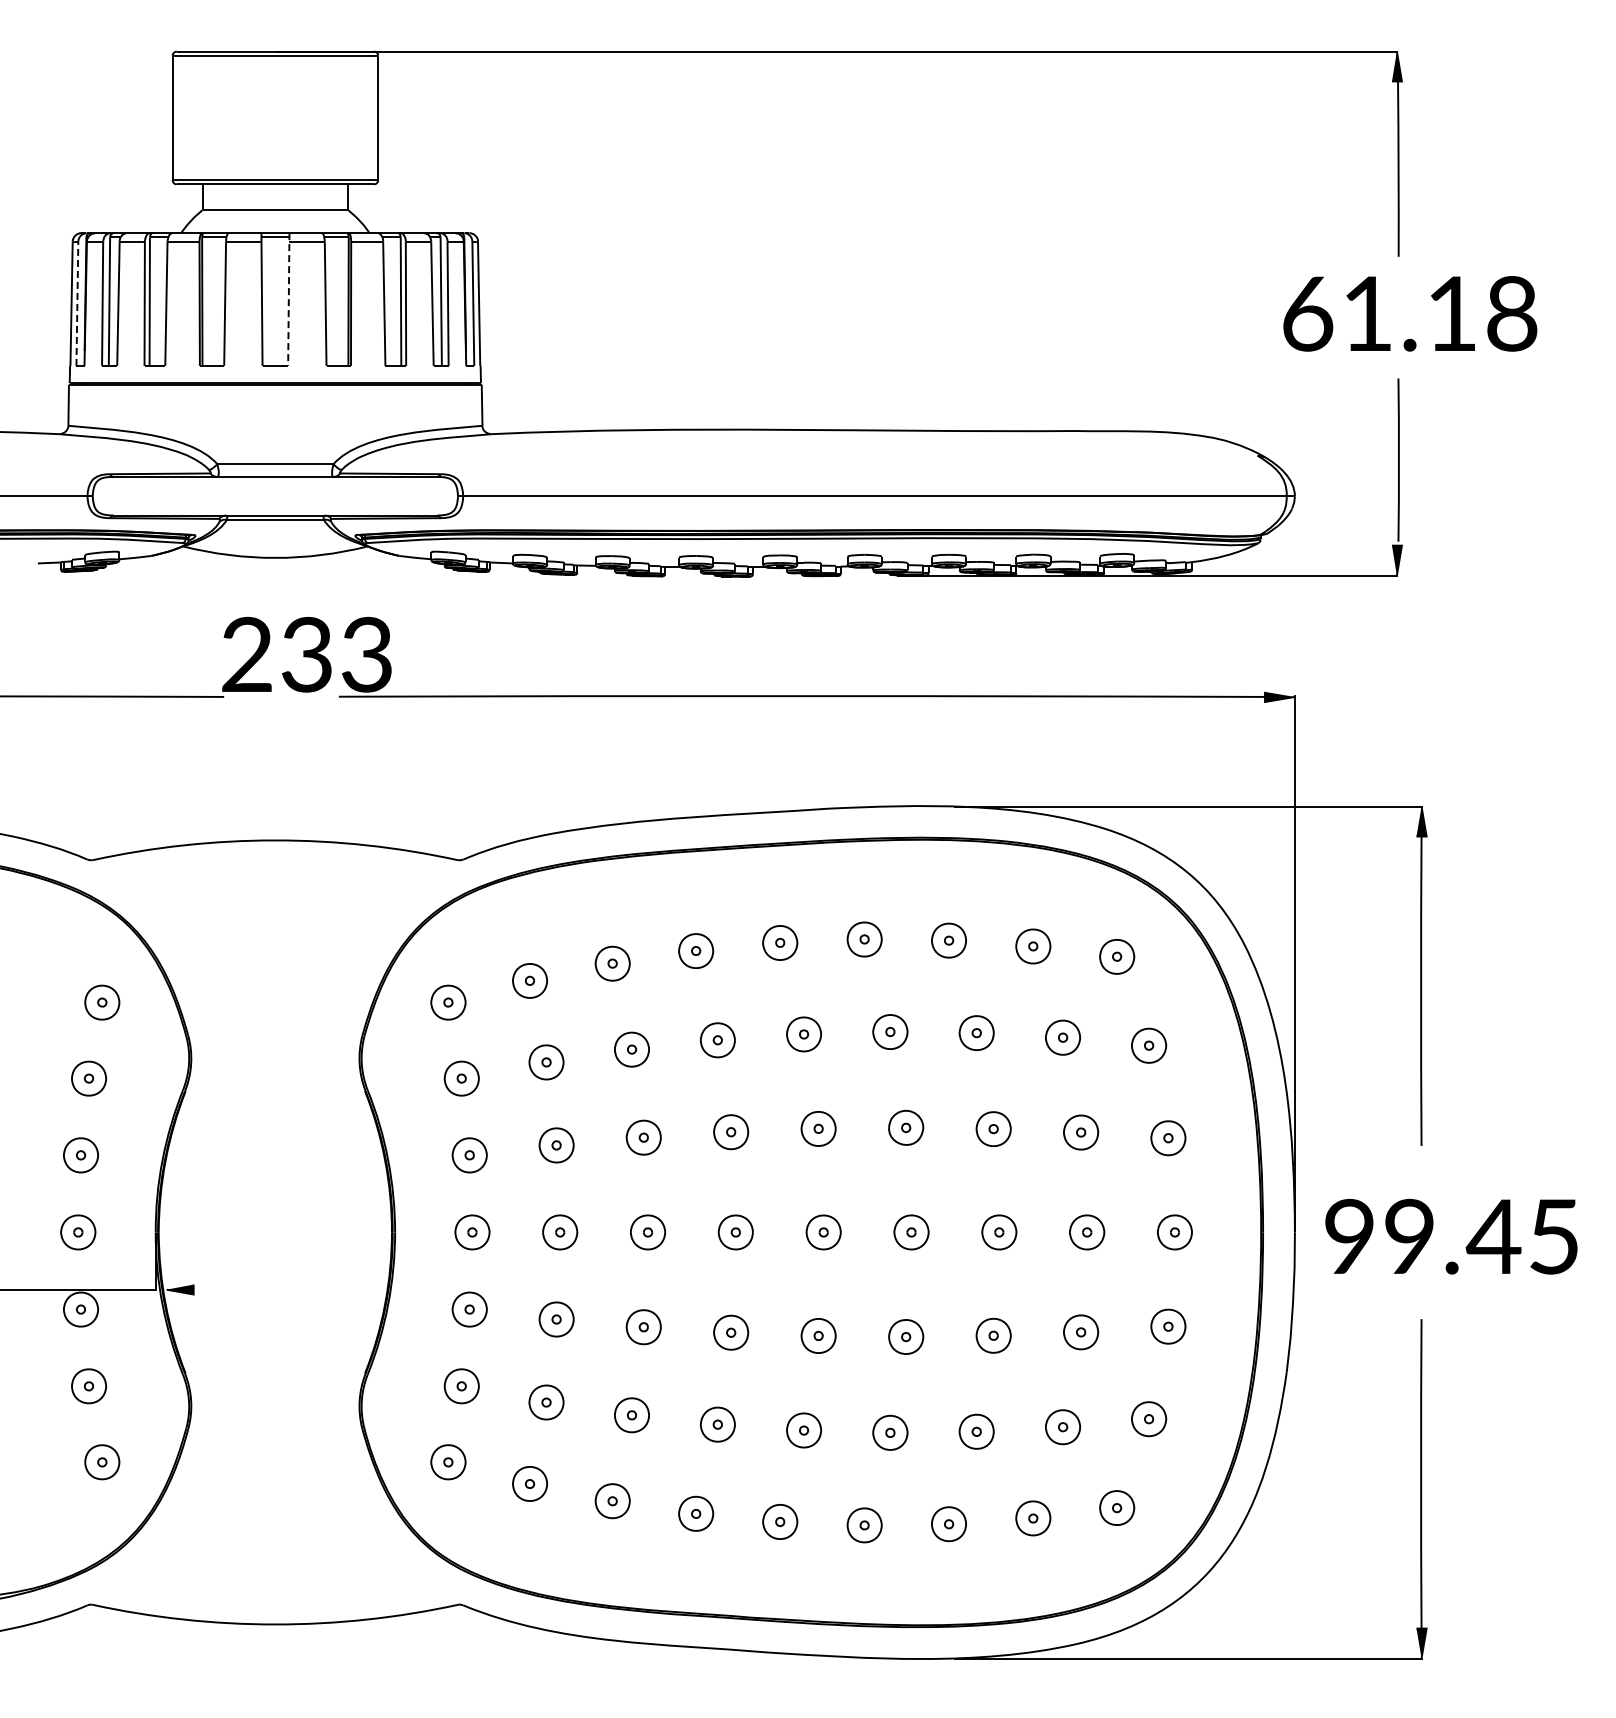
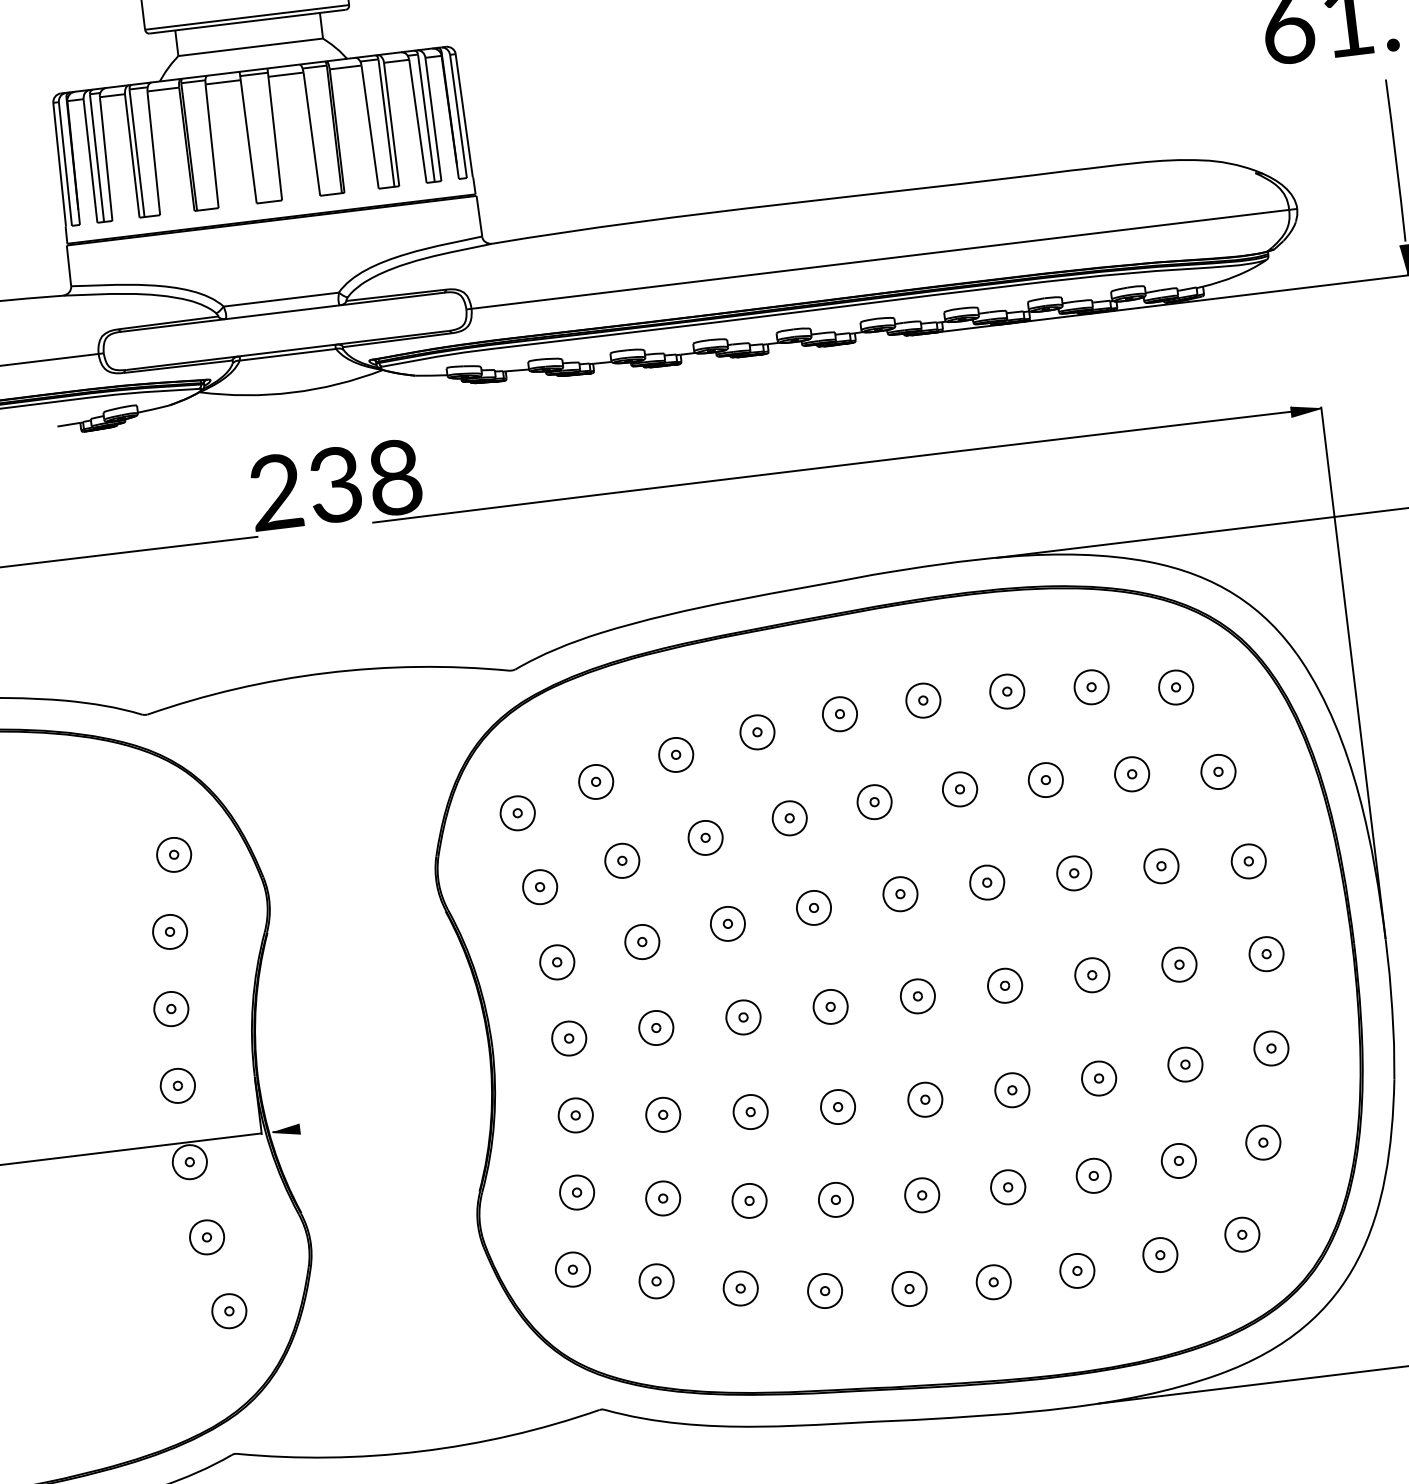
line: (288, 300) -> (274, 135), dashed -> solid
line: (77, 303) -> (65, 163), dashed -> solid
text: (367, 654) -> (395, 477), 233 -> 238

